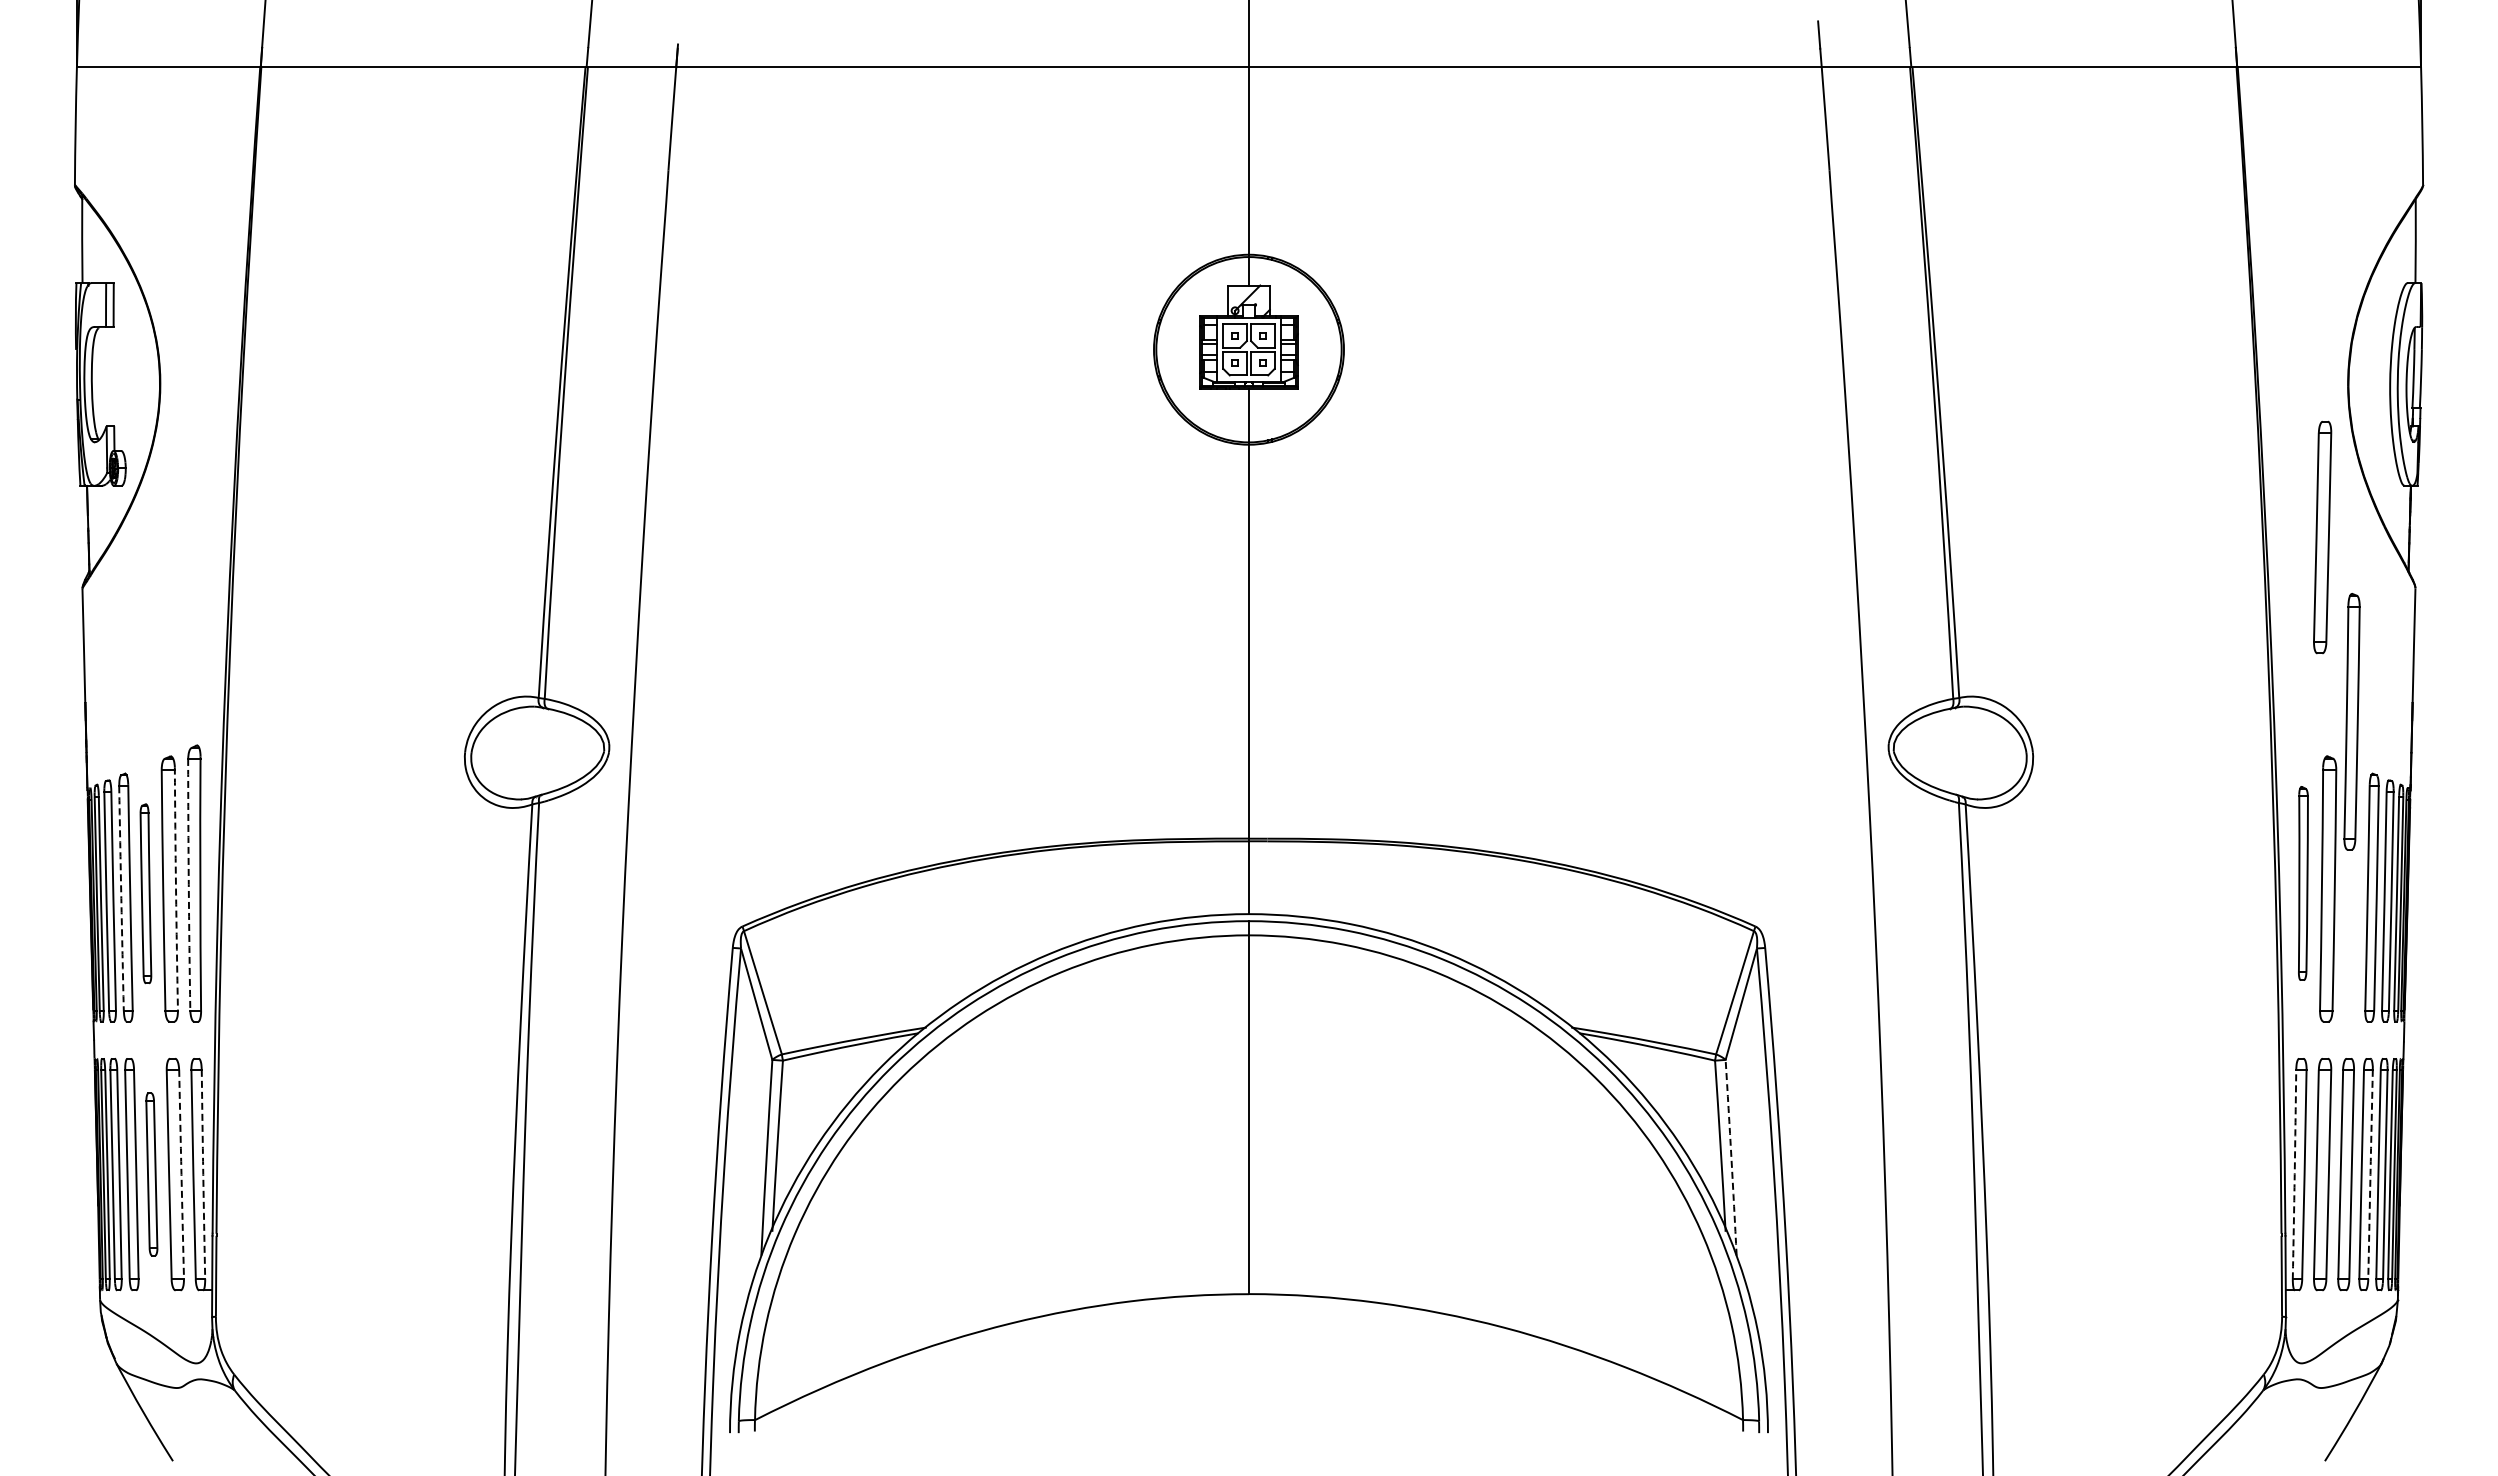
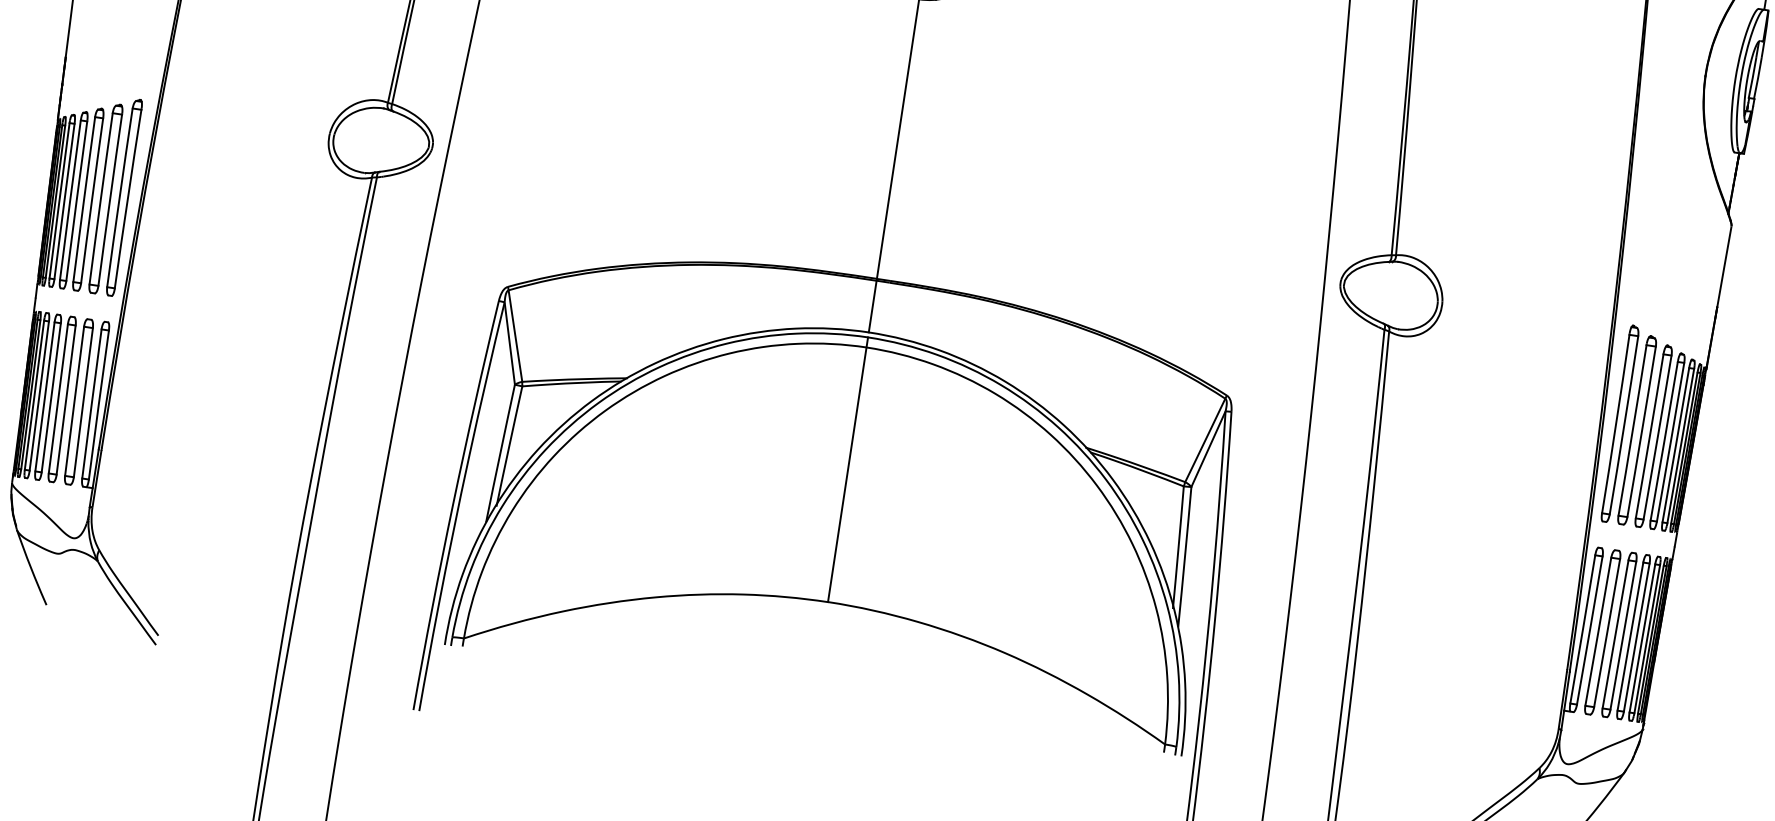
part: (2322, 537) -> (1671, 180), removed
part: (2351, 721) -> (1653, 436), moved
part: (2303, 883) -> (1620, 423), size x1.43
arc: (188, 884) -> (119, 197), dashed -> solid
arc: (176, 889) -> (110, 199), dashed -> solid
part: (145, 893) -> (87, 199), size x1.43
arc: (121, 898) -> (70, 200), dashed -> solid
arc: (1731, 1157) -> (1185, 556), dashed -> solid
part: (151, 1174) -> (62, 399), size x1.43
arc: (181, 1174) -> (83, 402), dashed -> solid
arc: (203, 1174) -> (98, 404), dashed -> solid
arc: (2294, 1174) -> (1582, 629), dashed -> solid
arc: (2370, 1174) -> (1636, 637), dashed -> solid

